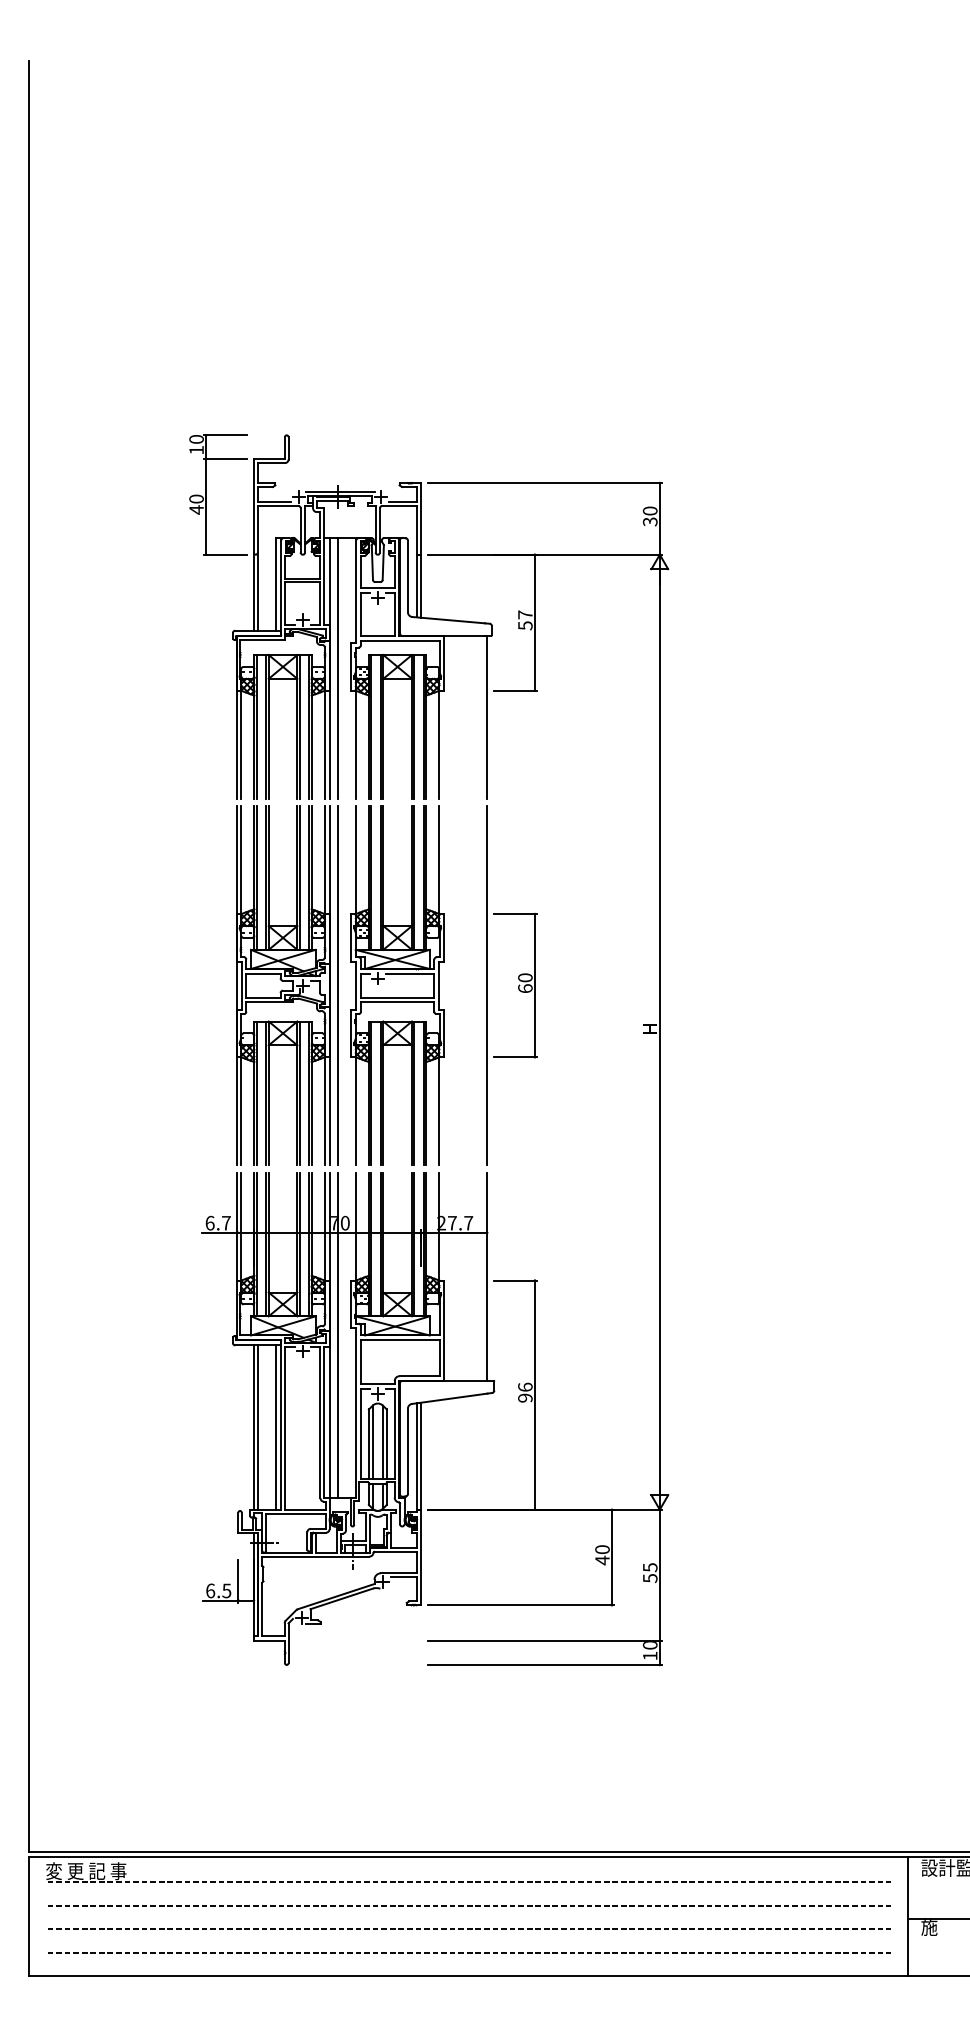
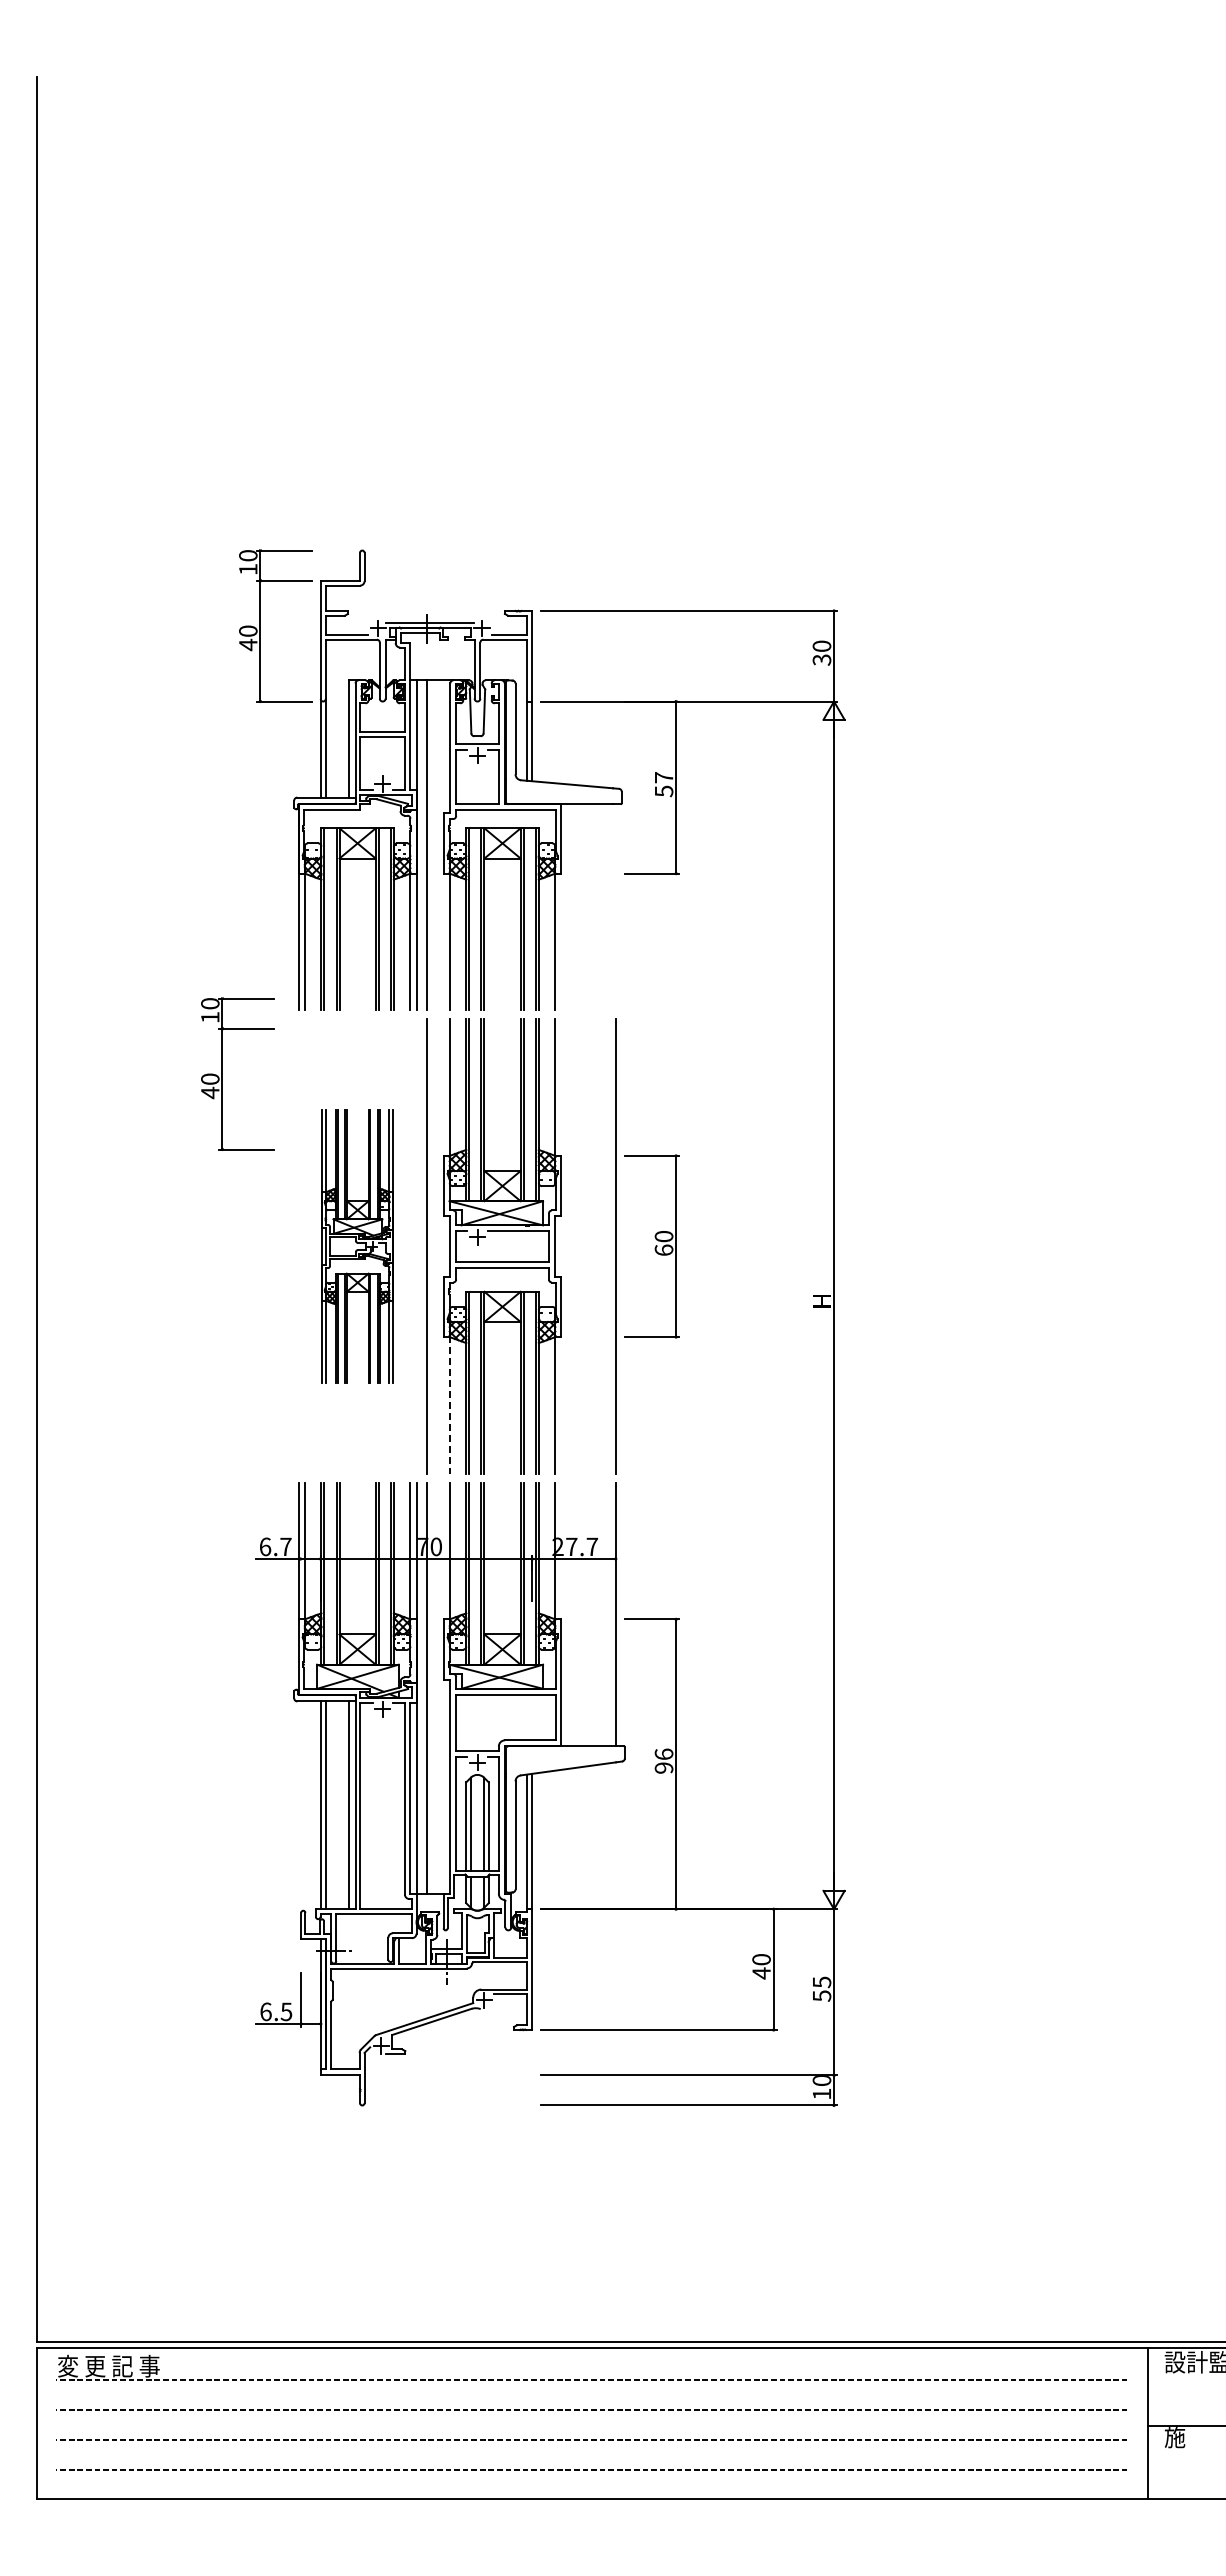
line: (486, 717) -> (615, 907), removed
part: (176, 848) -> (222, 1073), added
part: (282, 985) -> (357, 1246), size x0.6
line: (355, 1111) -> (449, 1405), solid -> dashed

